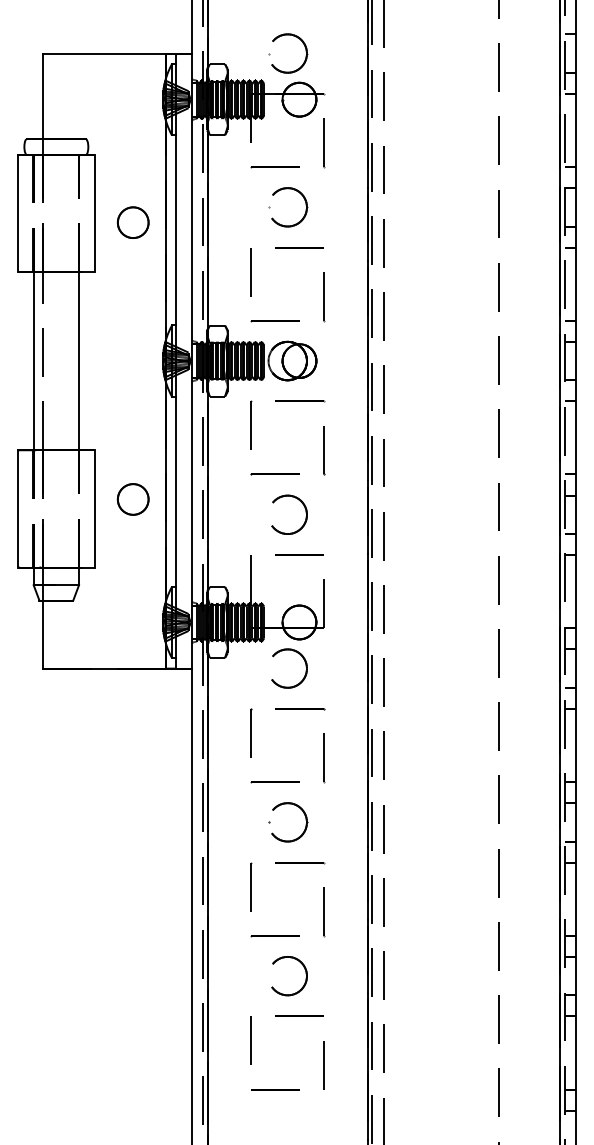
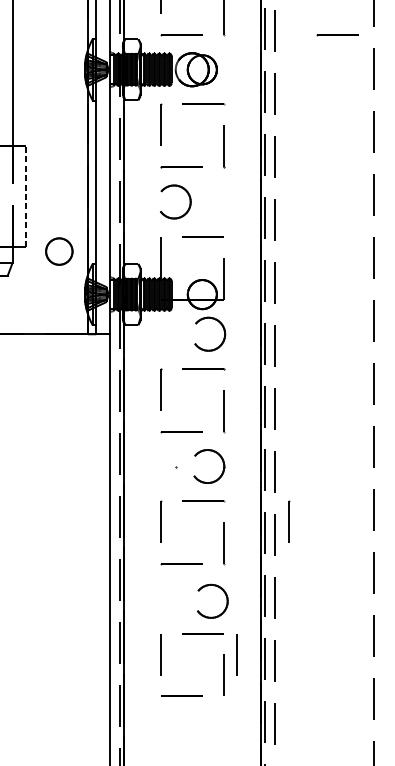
line: (456, 321) -> (337, 35), added
part: (132, 499) -> (58, 251), moved
part: (303, 506) -> (187, 194), moved
line: (94, 508) -> (26, 196), solid -> dashed
part: (305, 666) -> (223, 332), moved
part: (305, 820) -> (223, 464), moved
line: (400, 886) -> (289, 521), added
part: (305, 978) -> (226, 603), moved
line: (339, 1040) -> (236, 654), added

